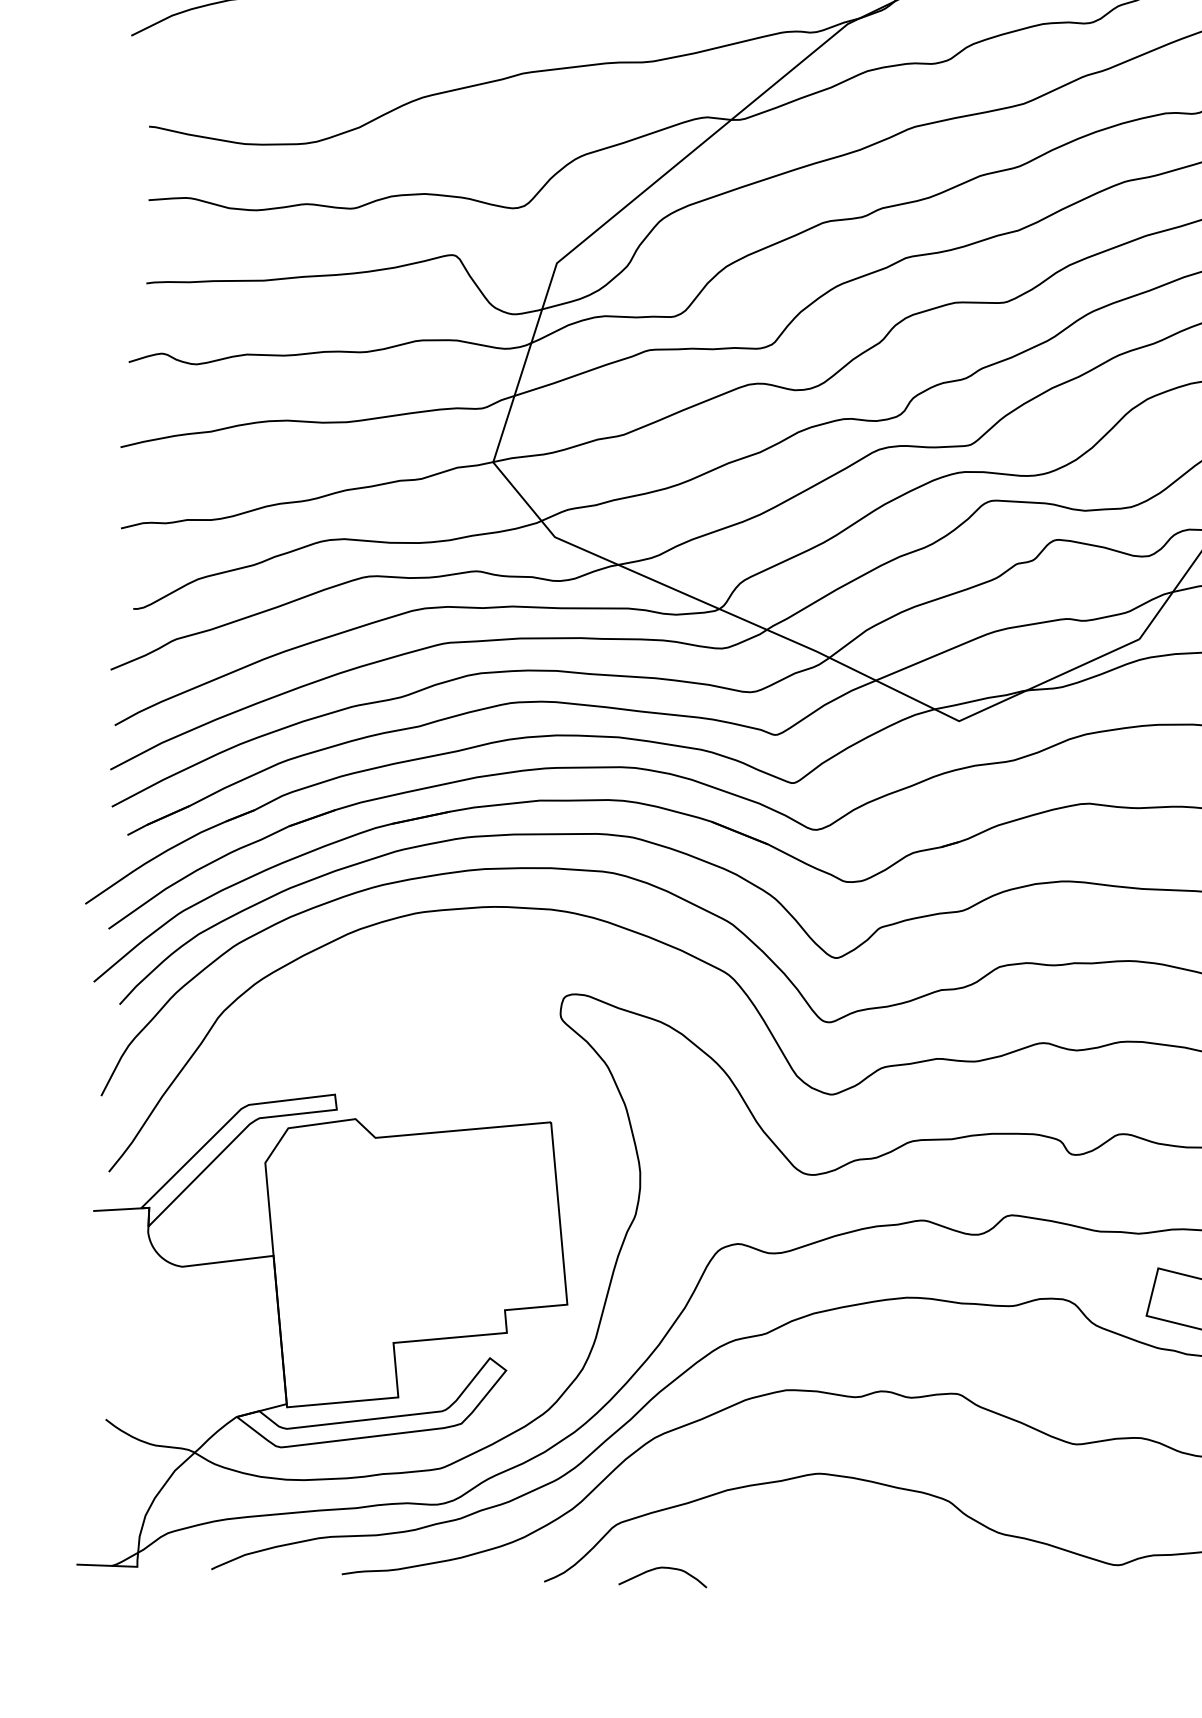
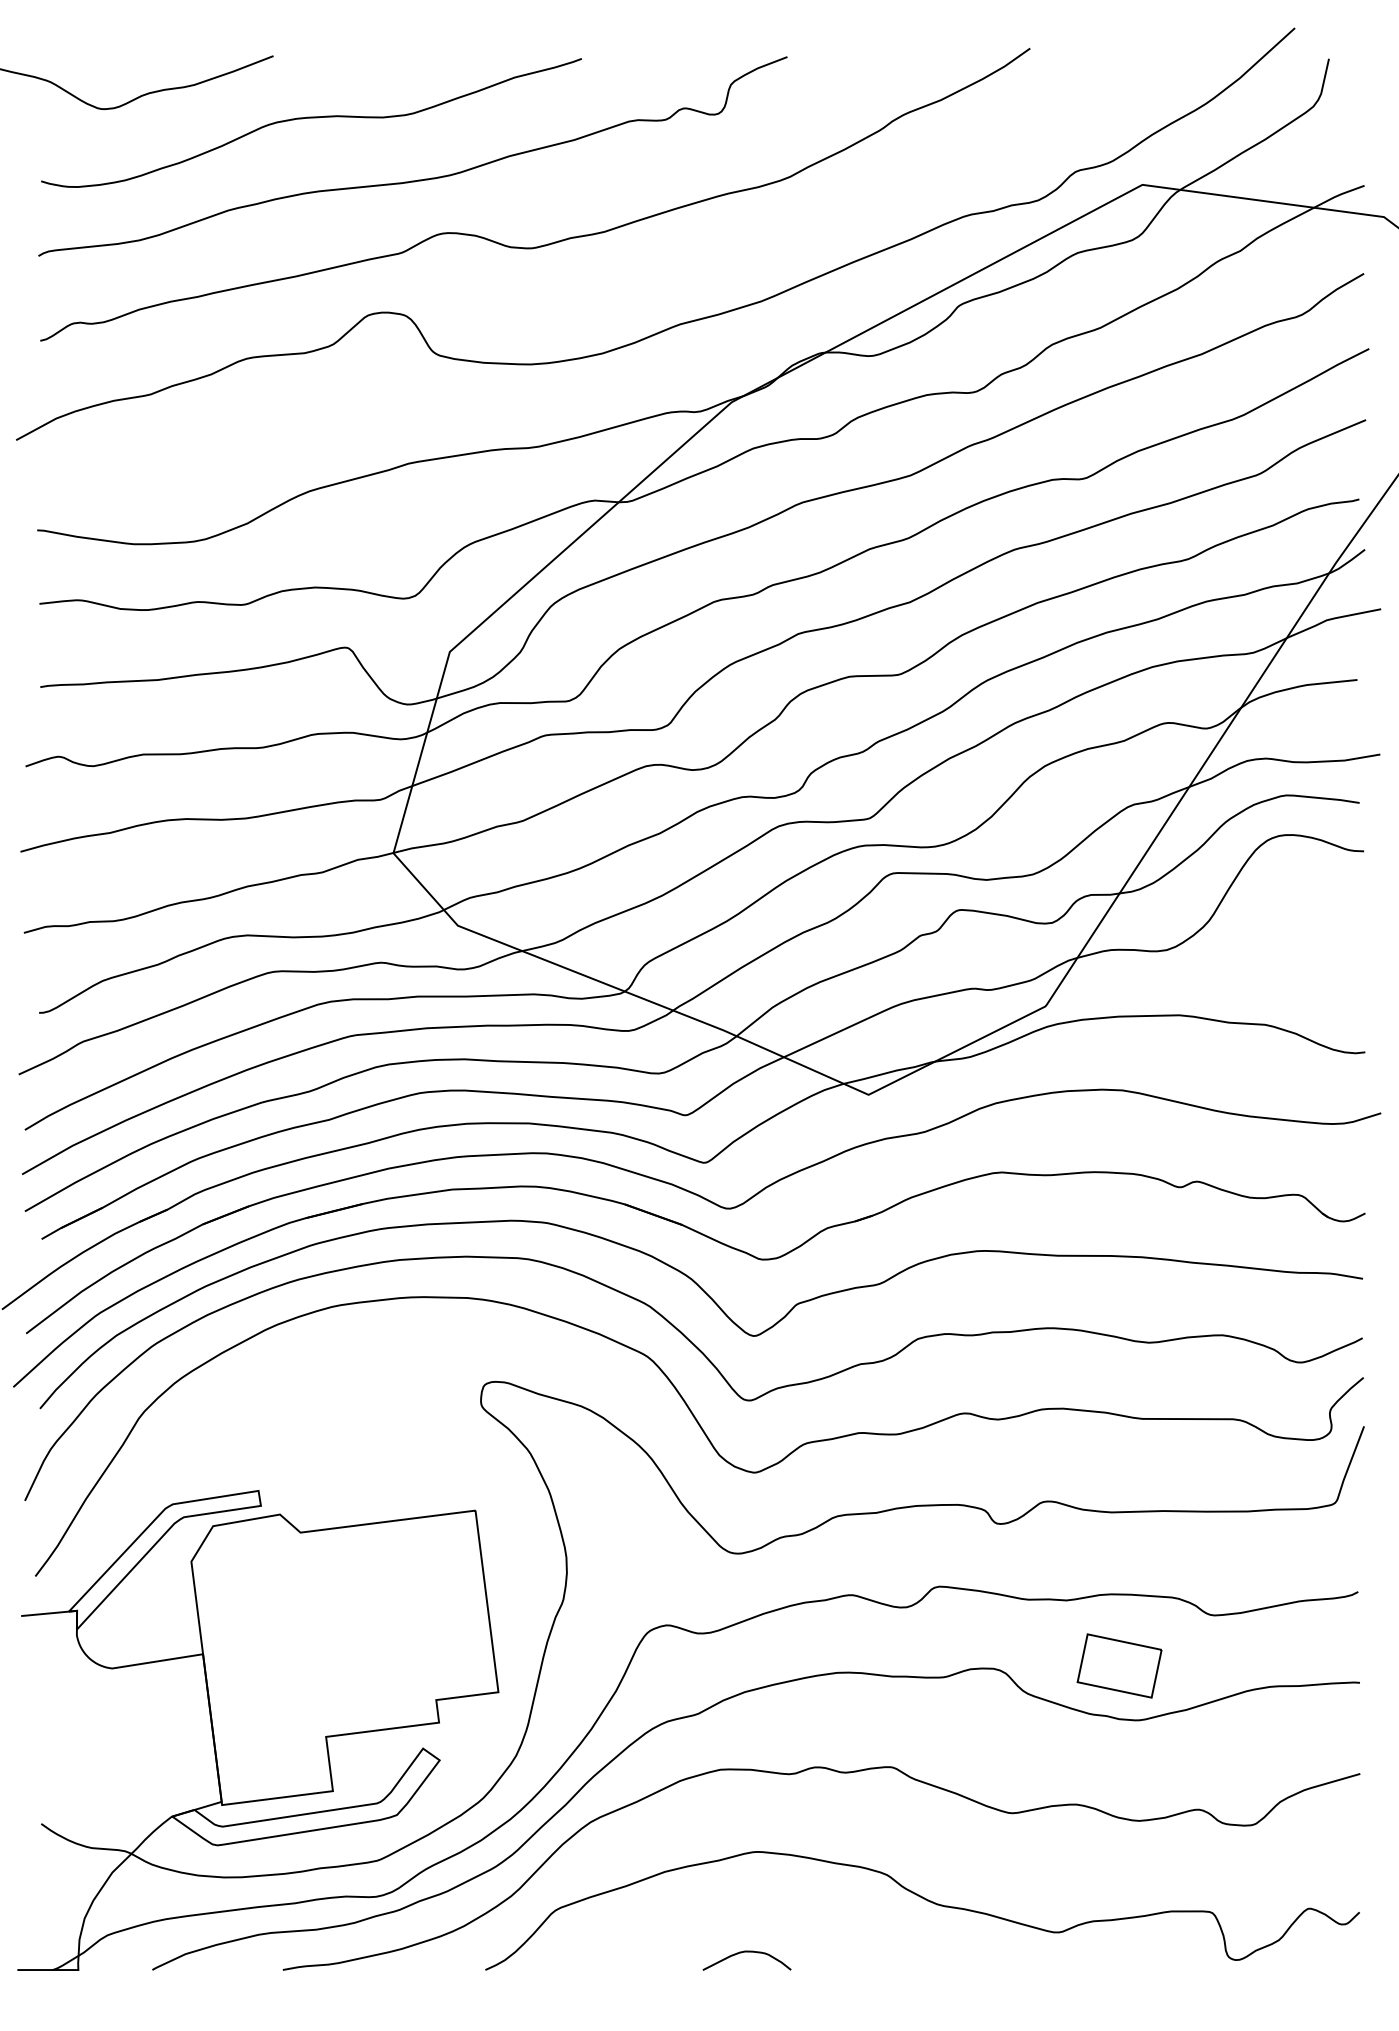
curve: (662, 1568) -> (746, 1952), moved

